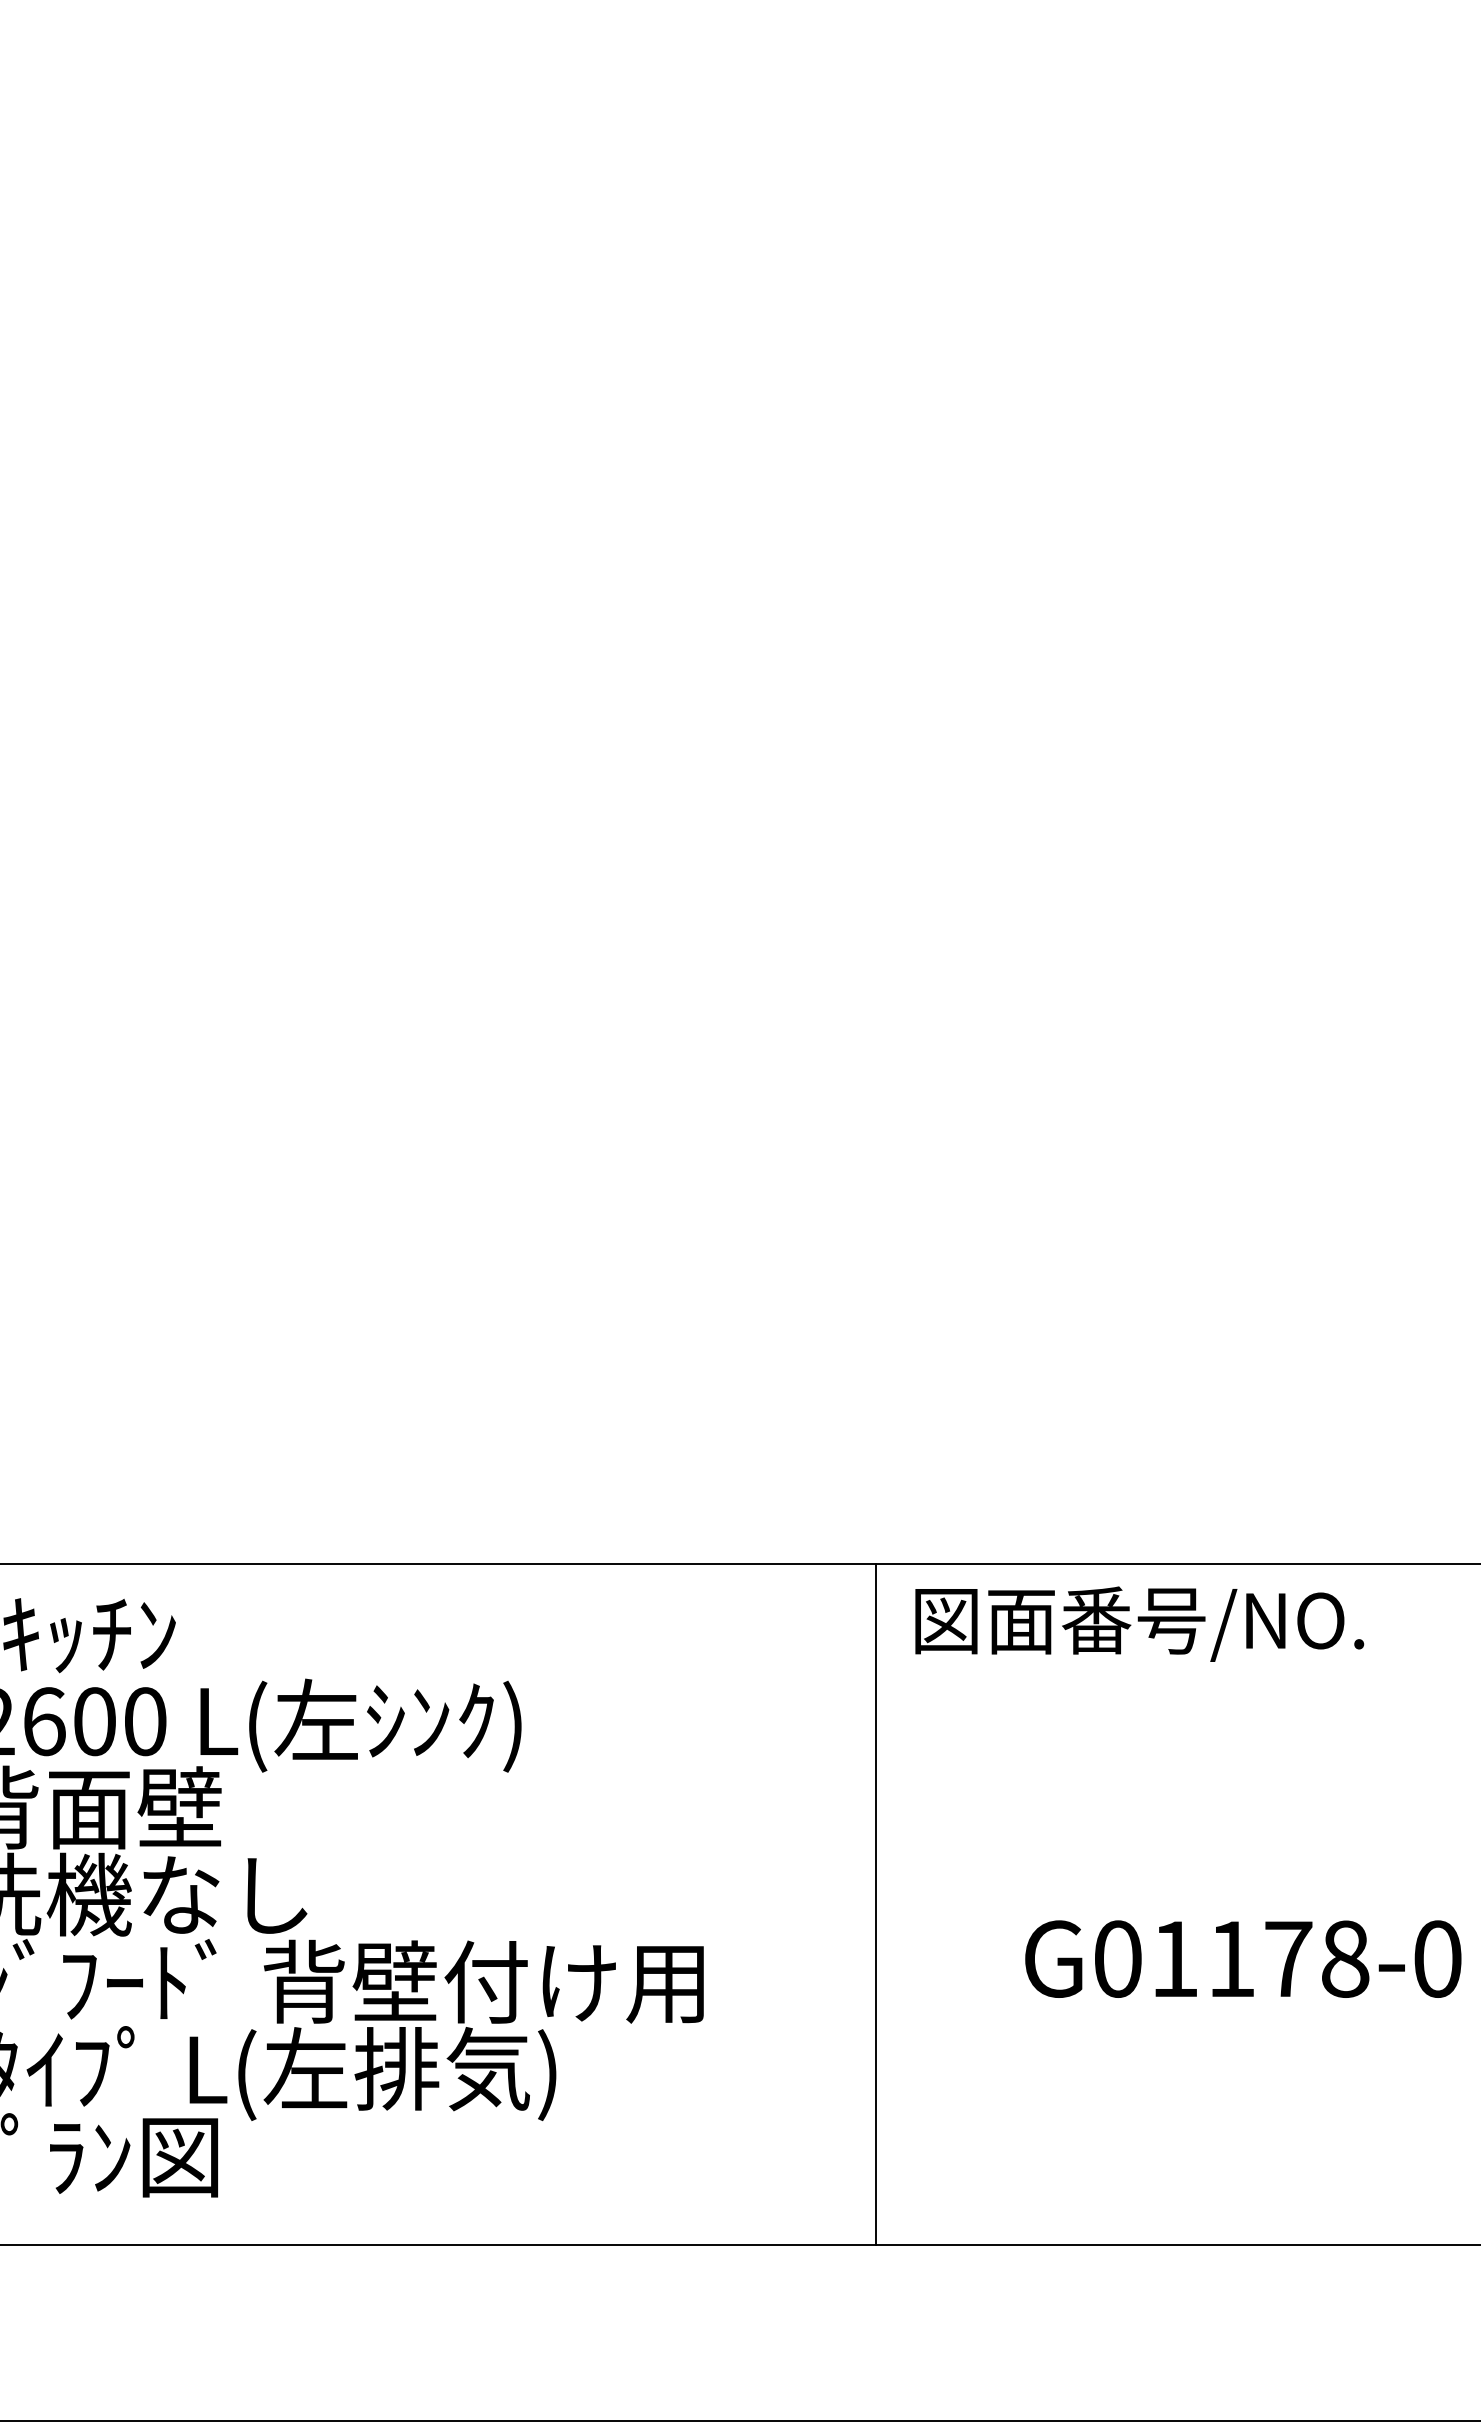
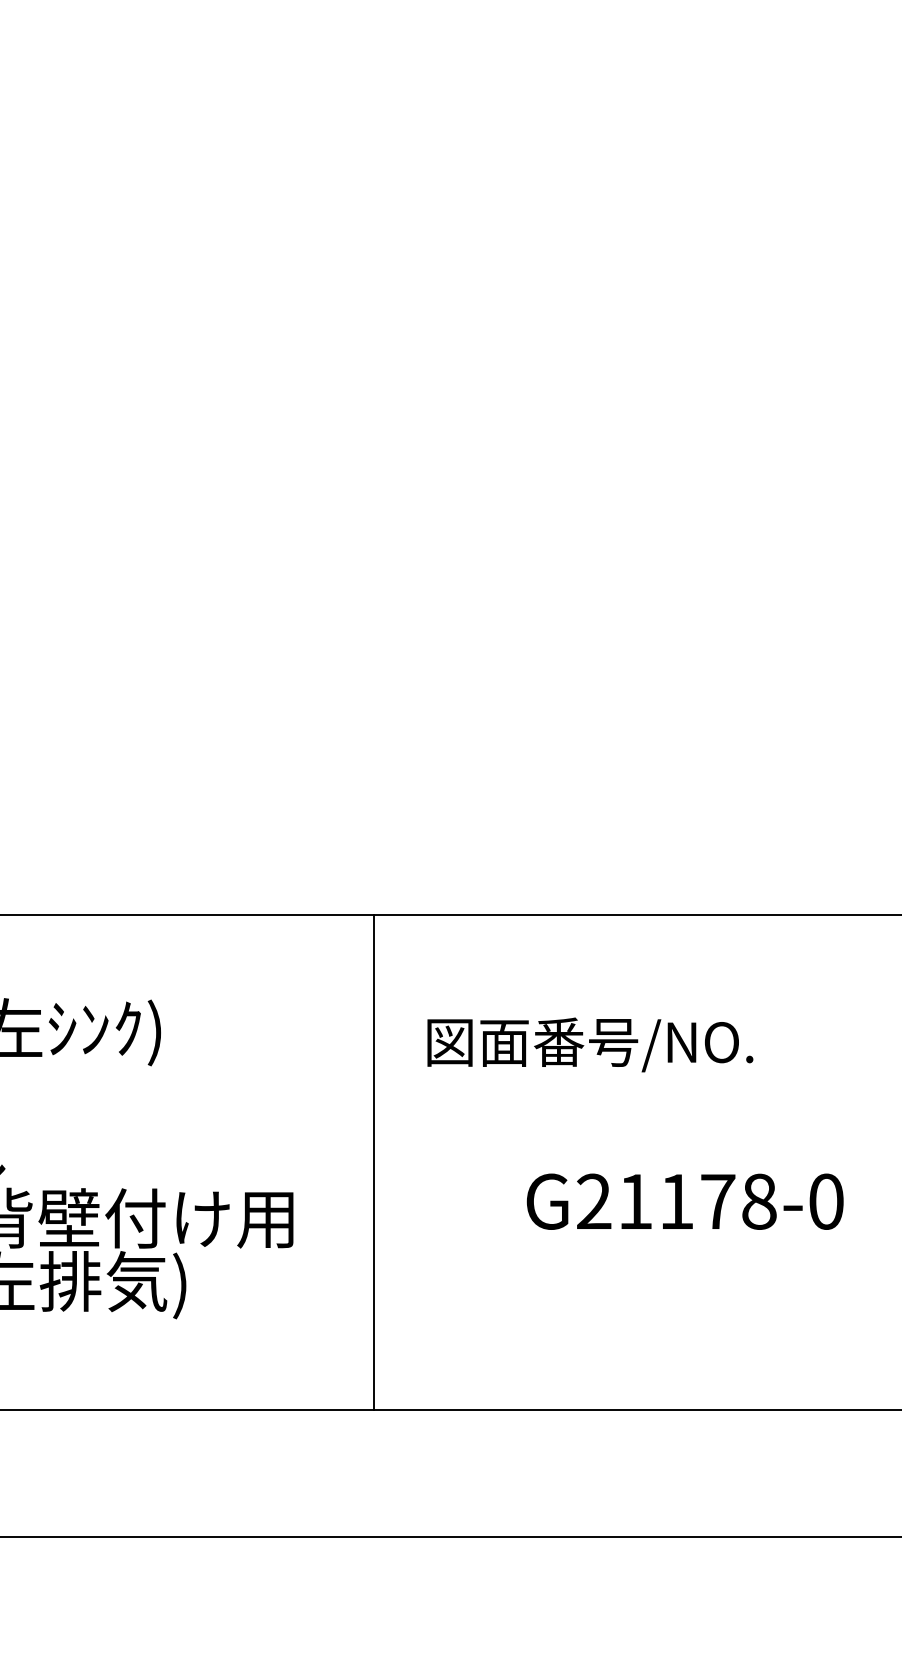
text: (1139, 1623) -> (590, 1044), moved
line: (875, 1904) -> (373, 1162), moved
text: (1117, 1958) -> (593, 1201), G01178-0 -> G21178-0

